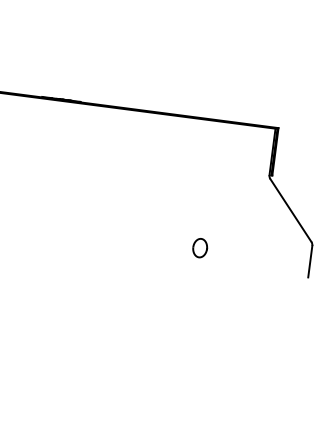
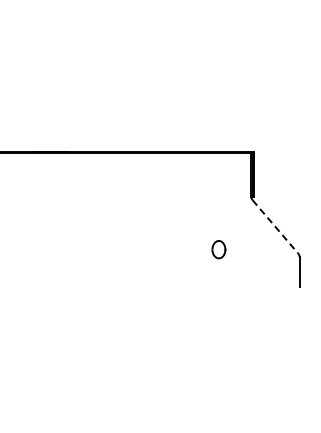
line: (290, 211) -> (275, 227), solid -> dashed
part: (199, 247) -> (218, 249), moved

